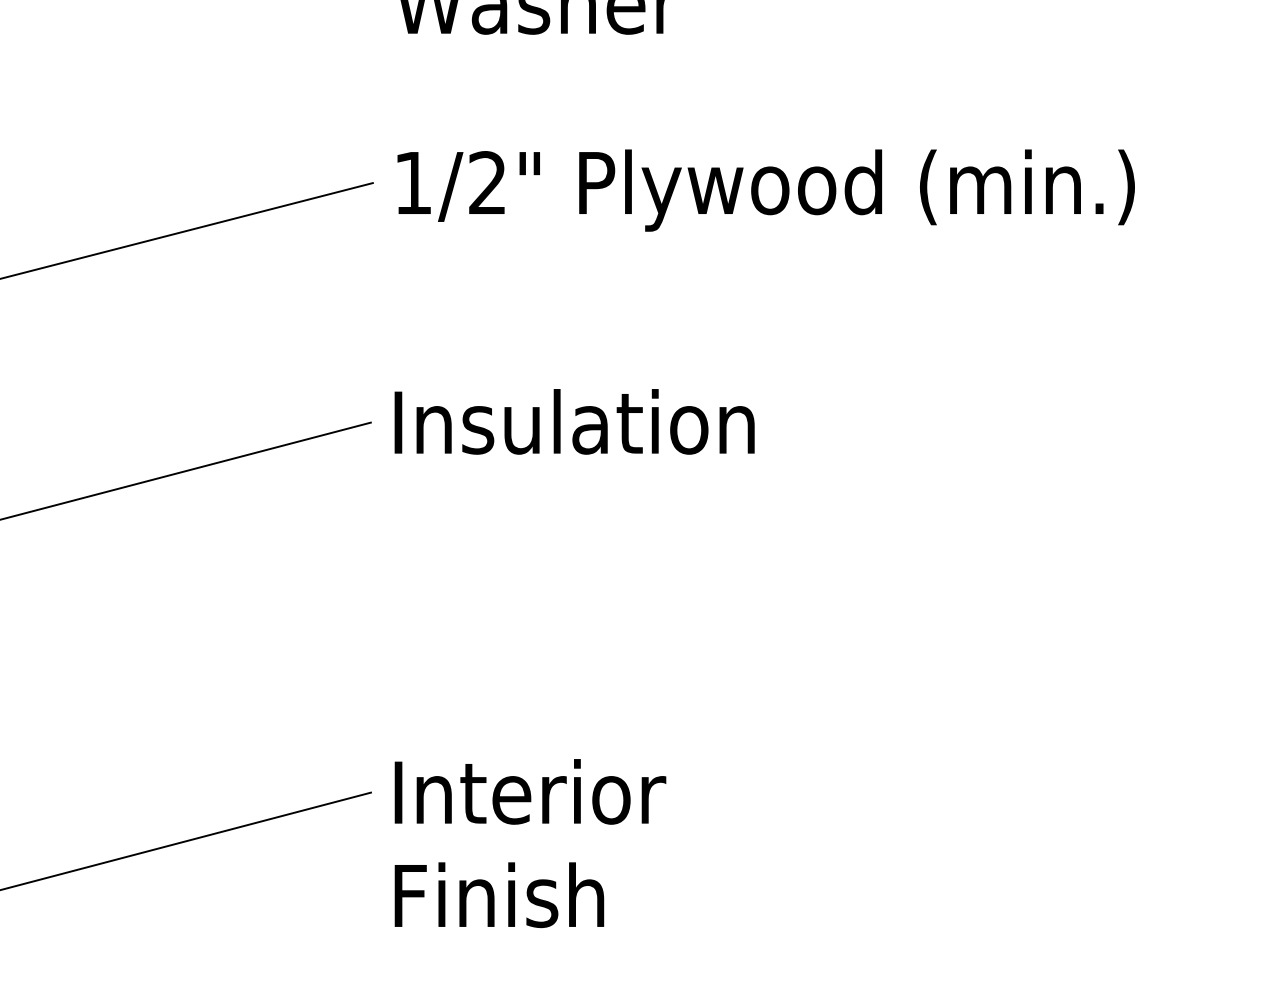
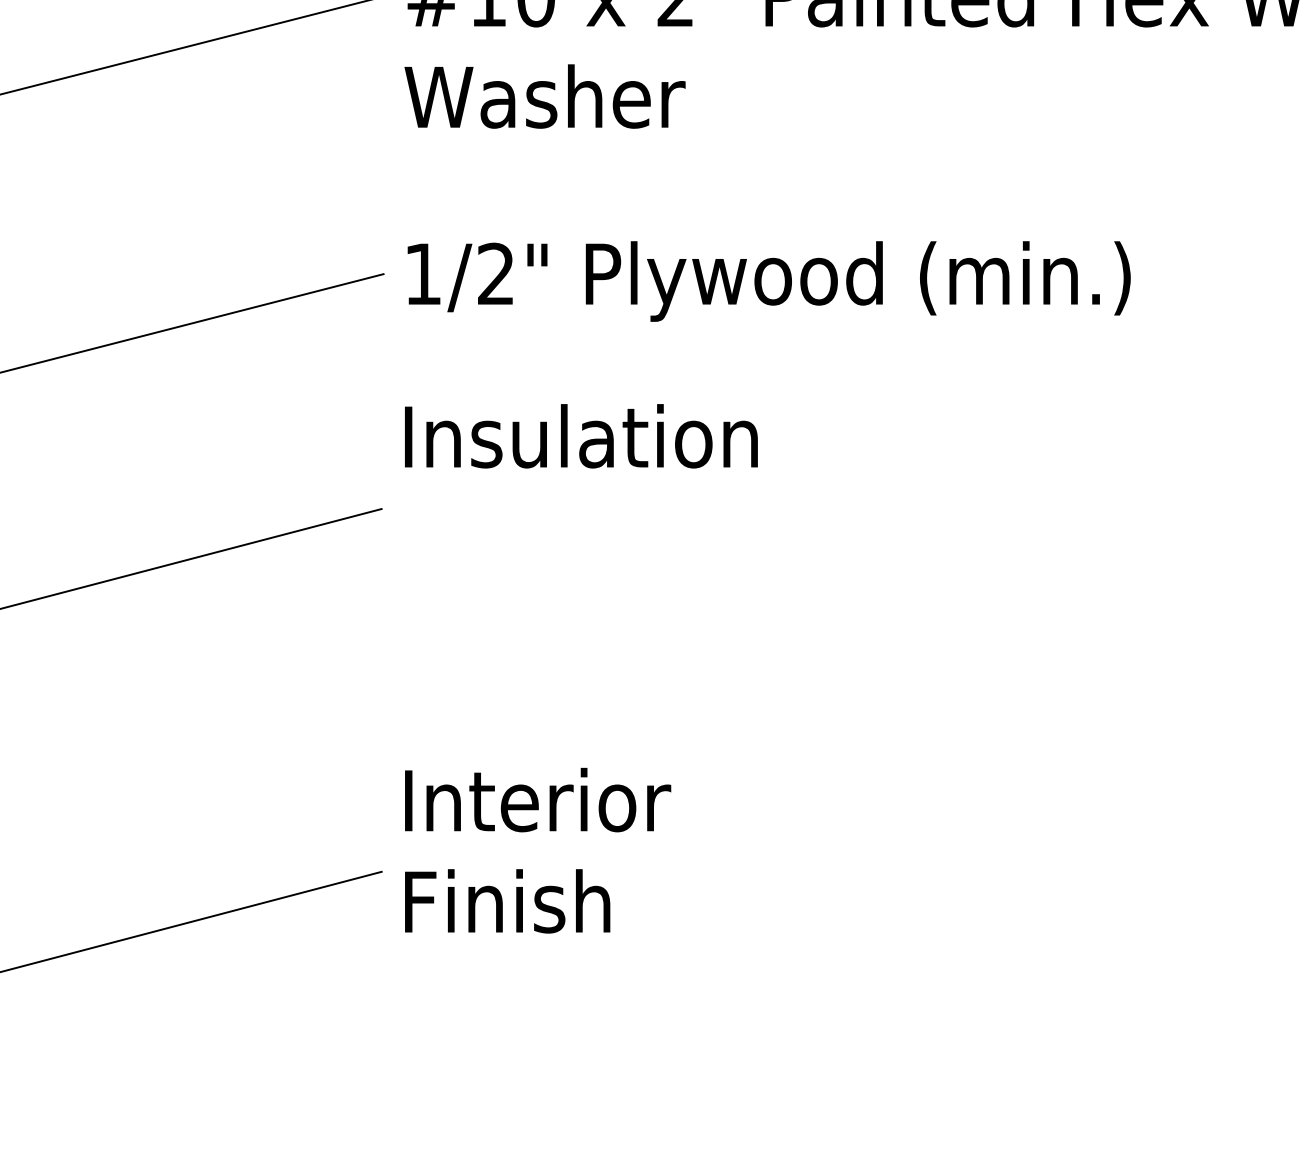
text: (574, 422) -> (581, 436), moved
text: (530, 843) -> (538, 850), moved

